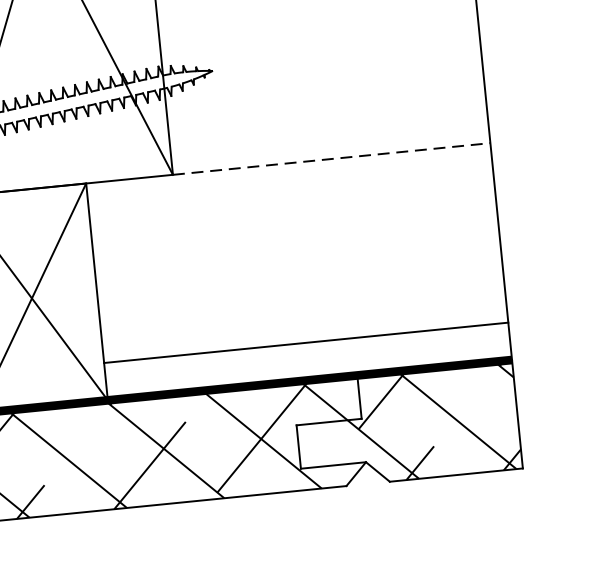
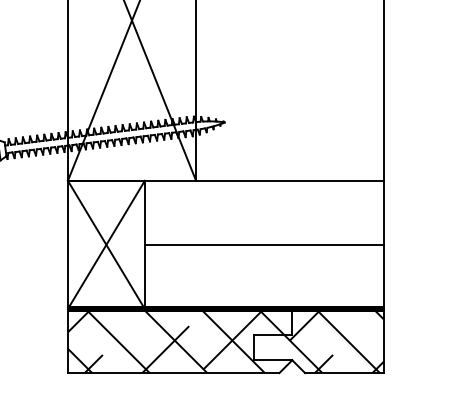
line: (330, 158) -> (289, 180), dashed -> solid
line: (304, 342) -> (263, 244), moved

